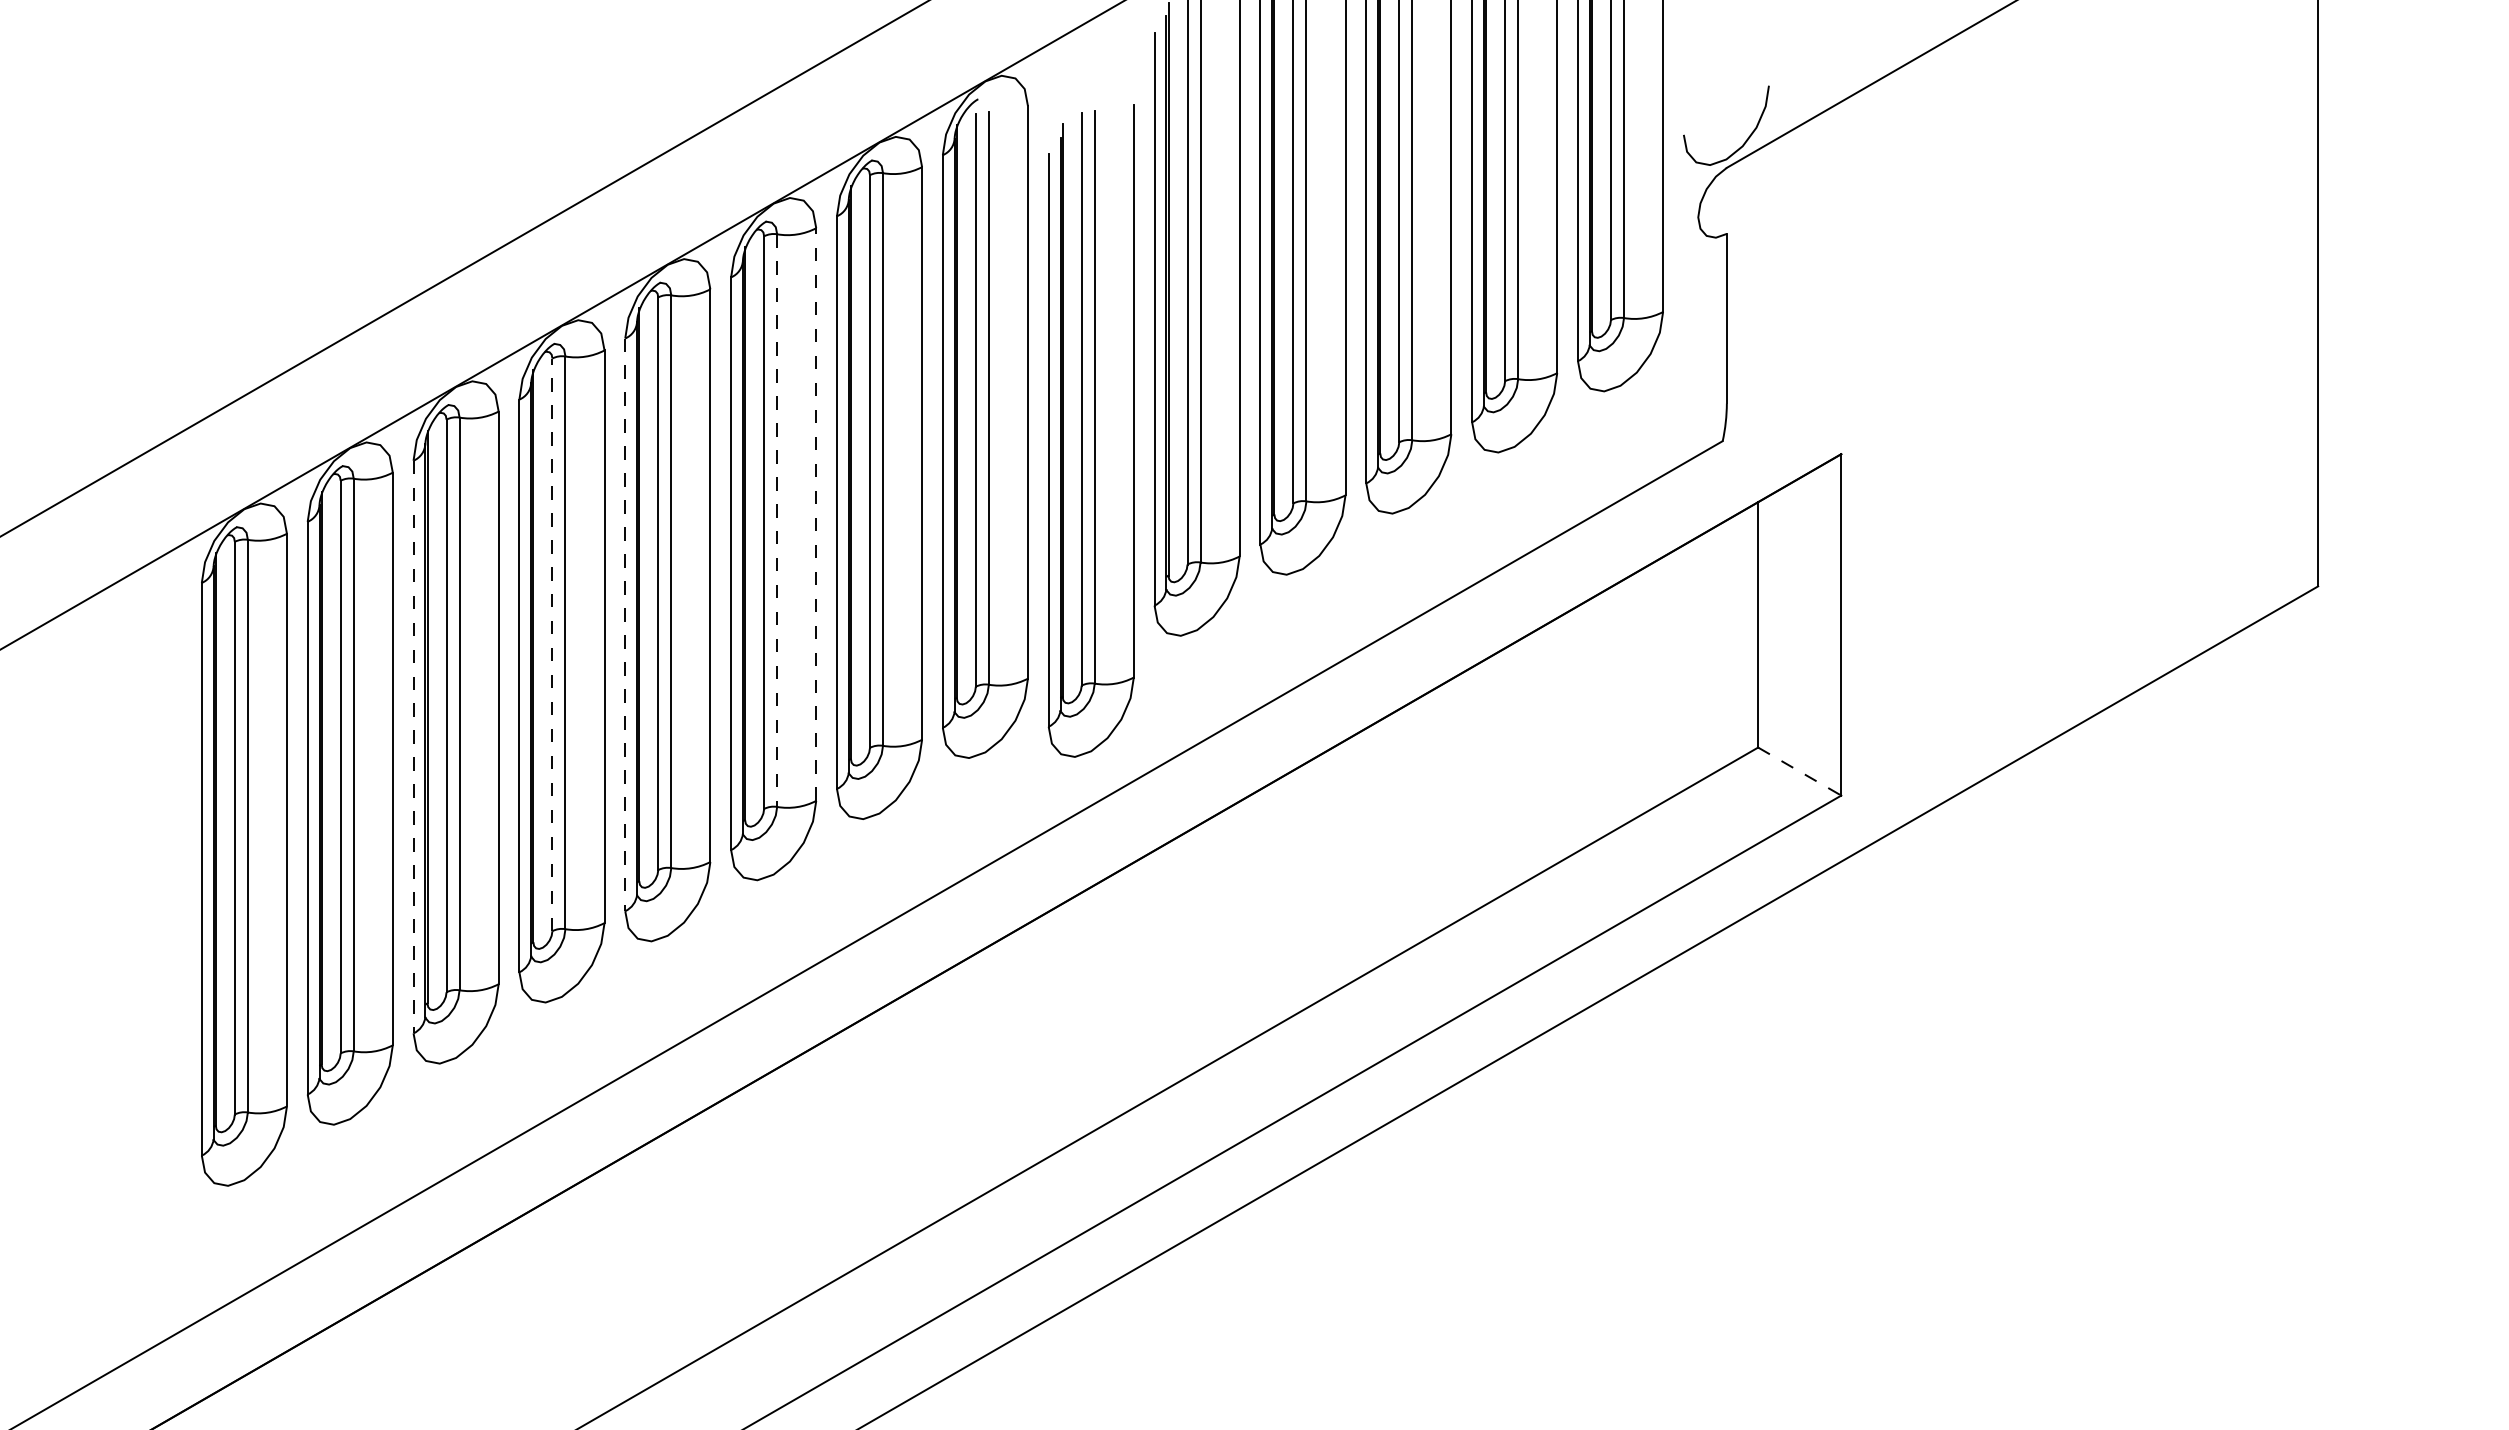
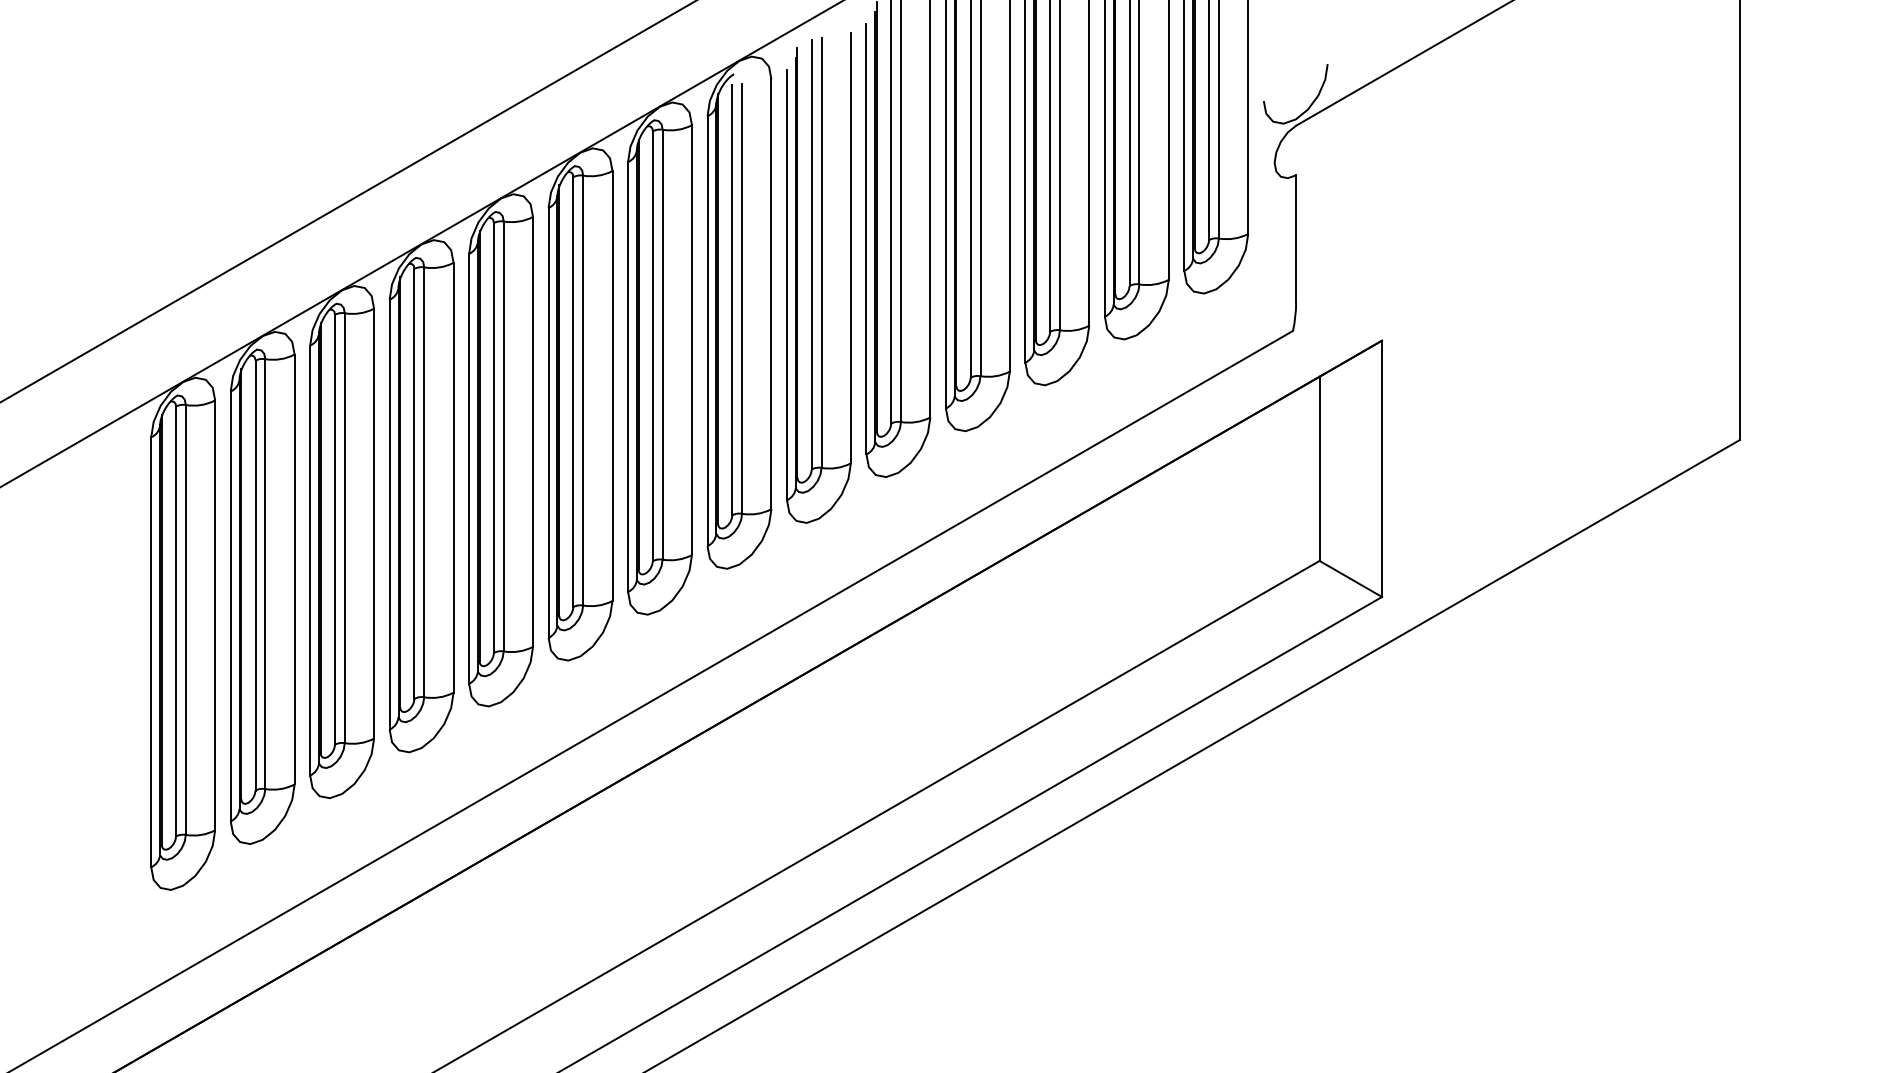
part: (1090, 430) -> (818, 277), moved
line: (816, 514) -> (612, 385), dashed -> solid
line: (777, 521) -> (583, 391), dashed -> solid
line: (625, 625) -> (469, 469), dashed -> solid
line: (552, 644) -> (414, 483), dashed -> solid
line: (413, 747) -> (310, 560), dashed -> solid
line: (1800, 771) -> (1351, 578), dashed -> solid

